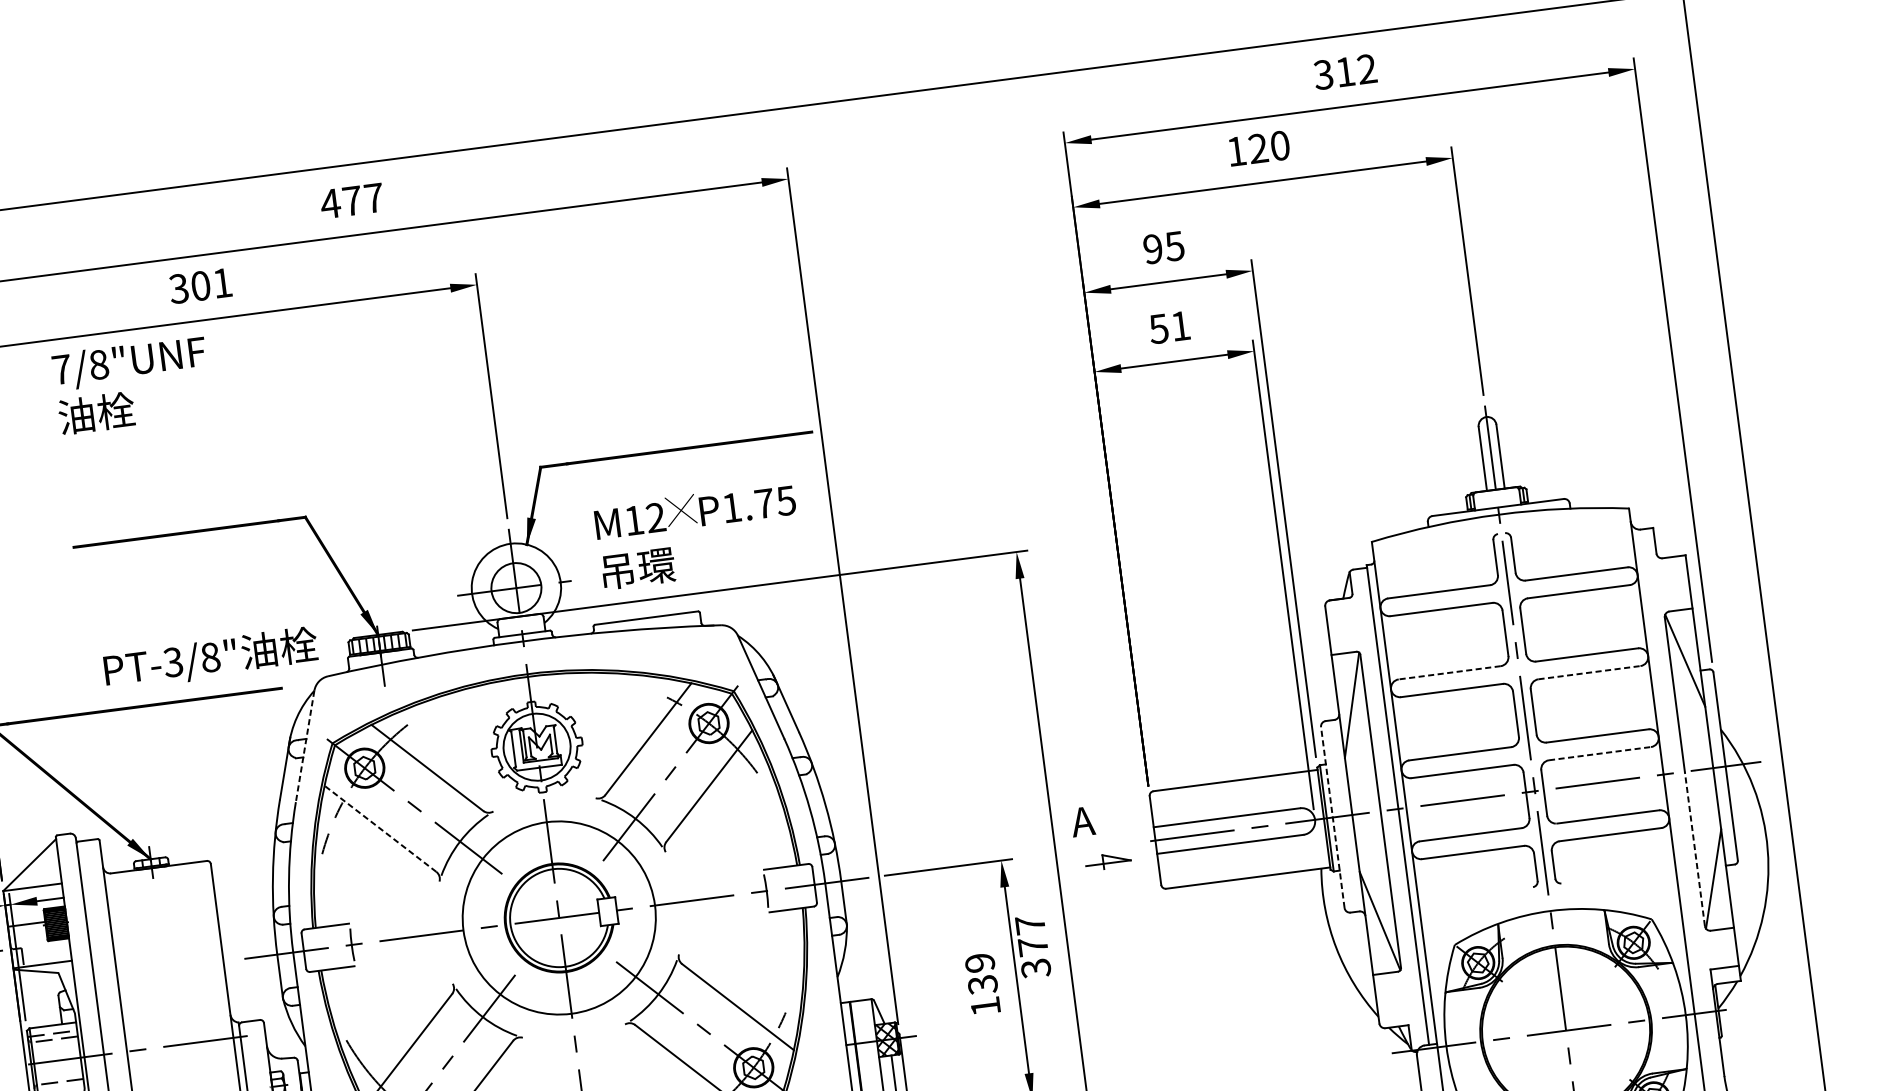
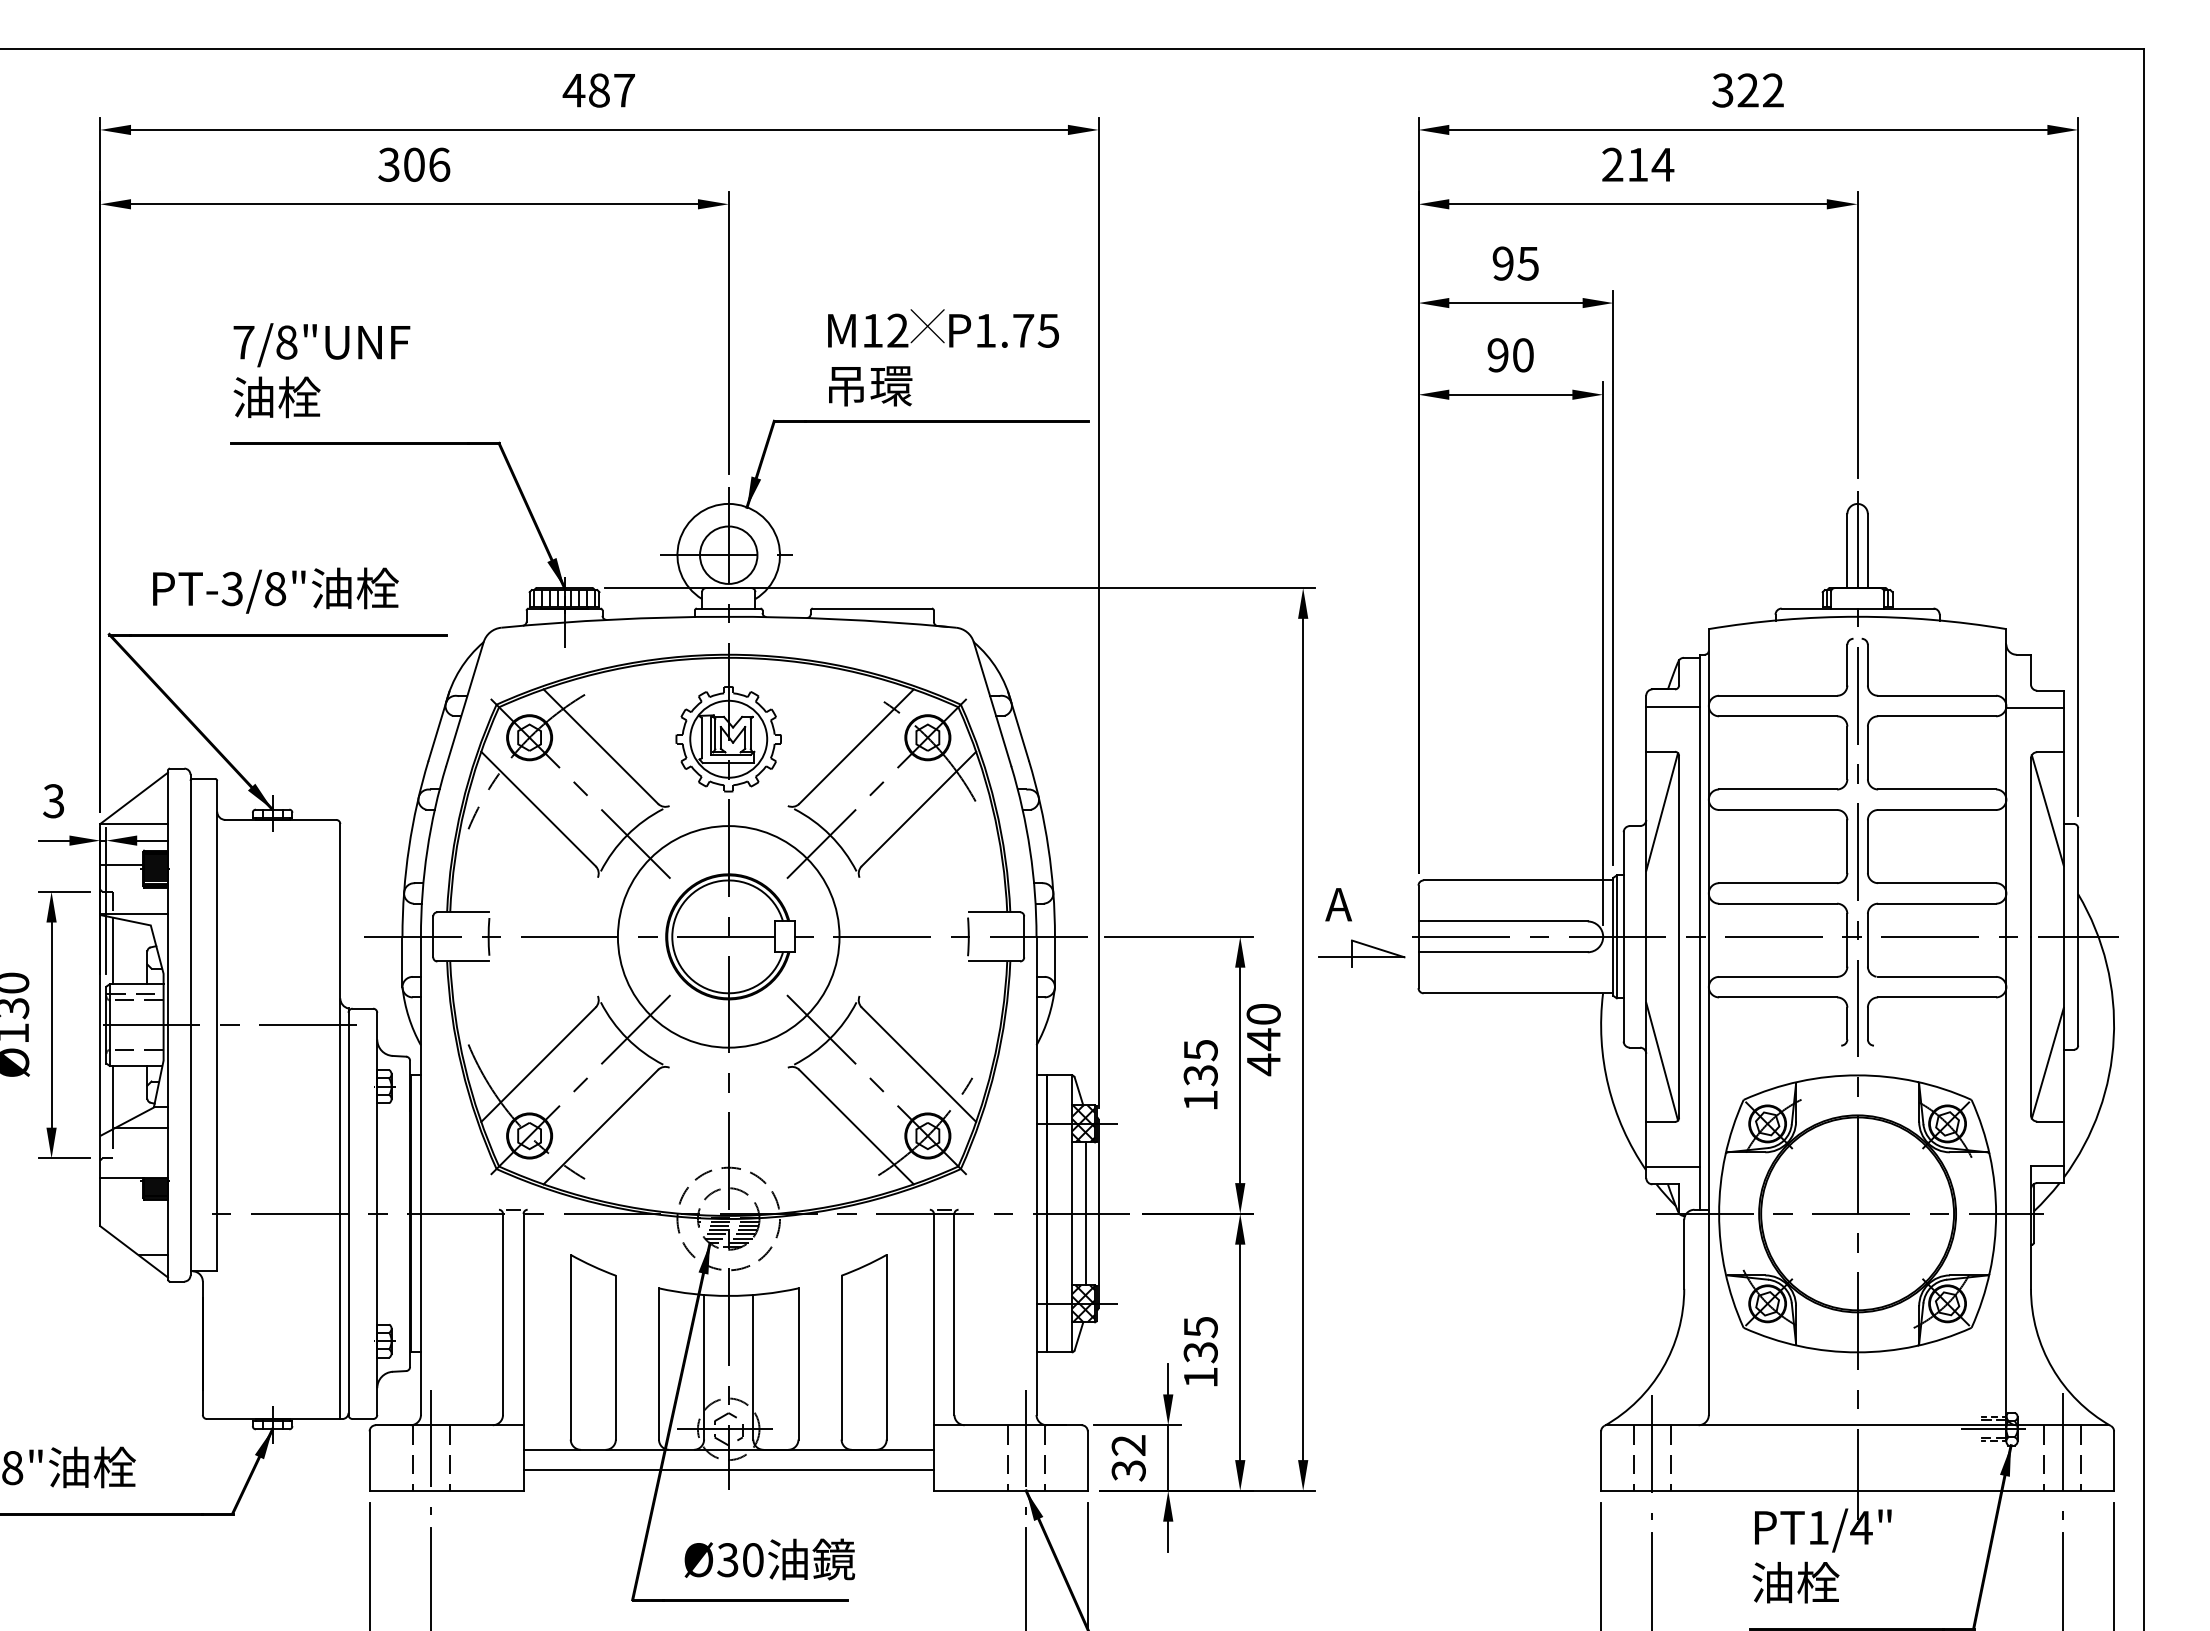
text: (1344, 72) -> (1747, 90), 312 -> 322
text: (1258, 148) -> (1638, 164), 120 -> 214
text: (352, 200) -> (599, 90), 477 -> 487
text: (222, 282) -> (439, 164), 301 -> 306
text: (1169, 327) -> (1510, 355), 51 -> 90
text: (132, 385) -> (321, 370), moved
text: (698, 535) -> (943, 357), moved
line: (1662, 574) -> (2034, 708), added
line: (1349, 613) -> (1672, 707), added
text: (210, 658) -> (275, 590), moved
line: (1450, 672) -> (1778, 789), dashed -> solid
line: (1589, 673) -> (1937, 810), dashed -> solid
line: (304, 746) -> (464, 704), dashed -> solid
line: (1600, 753) -> (1937, 903), dashed -> solid
line: (1332, 817) -> (1623, 936), dashed -> solid
line: (380, 829) -> (538, 809), dashed -> solid
line: (1694, 848) -> (2030, 1025), dashed -> solid
part: (1108, 861) -> (1361, 953), size x1.67
text: (1033, 946) -> (1263, 1039), 377 -> 440
text: (979, 963) -> (1200, 1050), 139 -> 135
line: (28, 998) -> (112, 950), added
line: (1400, 1010) -> (1672, 1166), added

